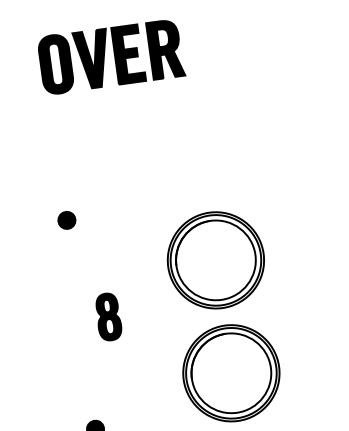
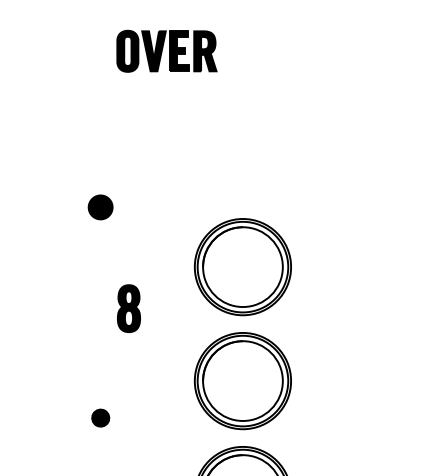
part: (110, 57) -> (166, 51), size x0.7
part: (66, 219) -> (100, 206), size x1.4

